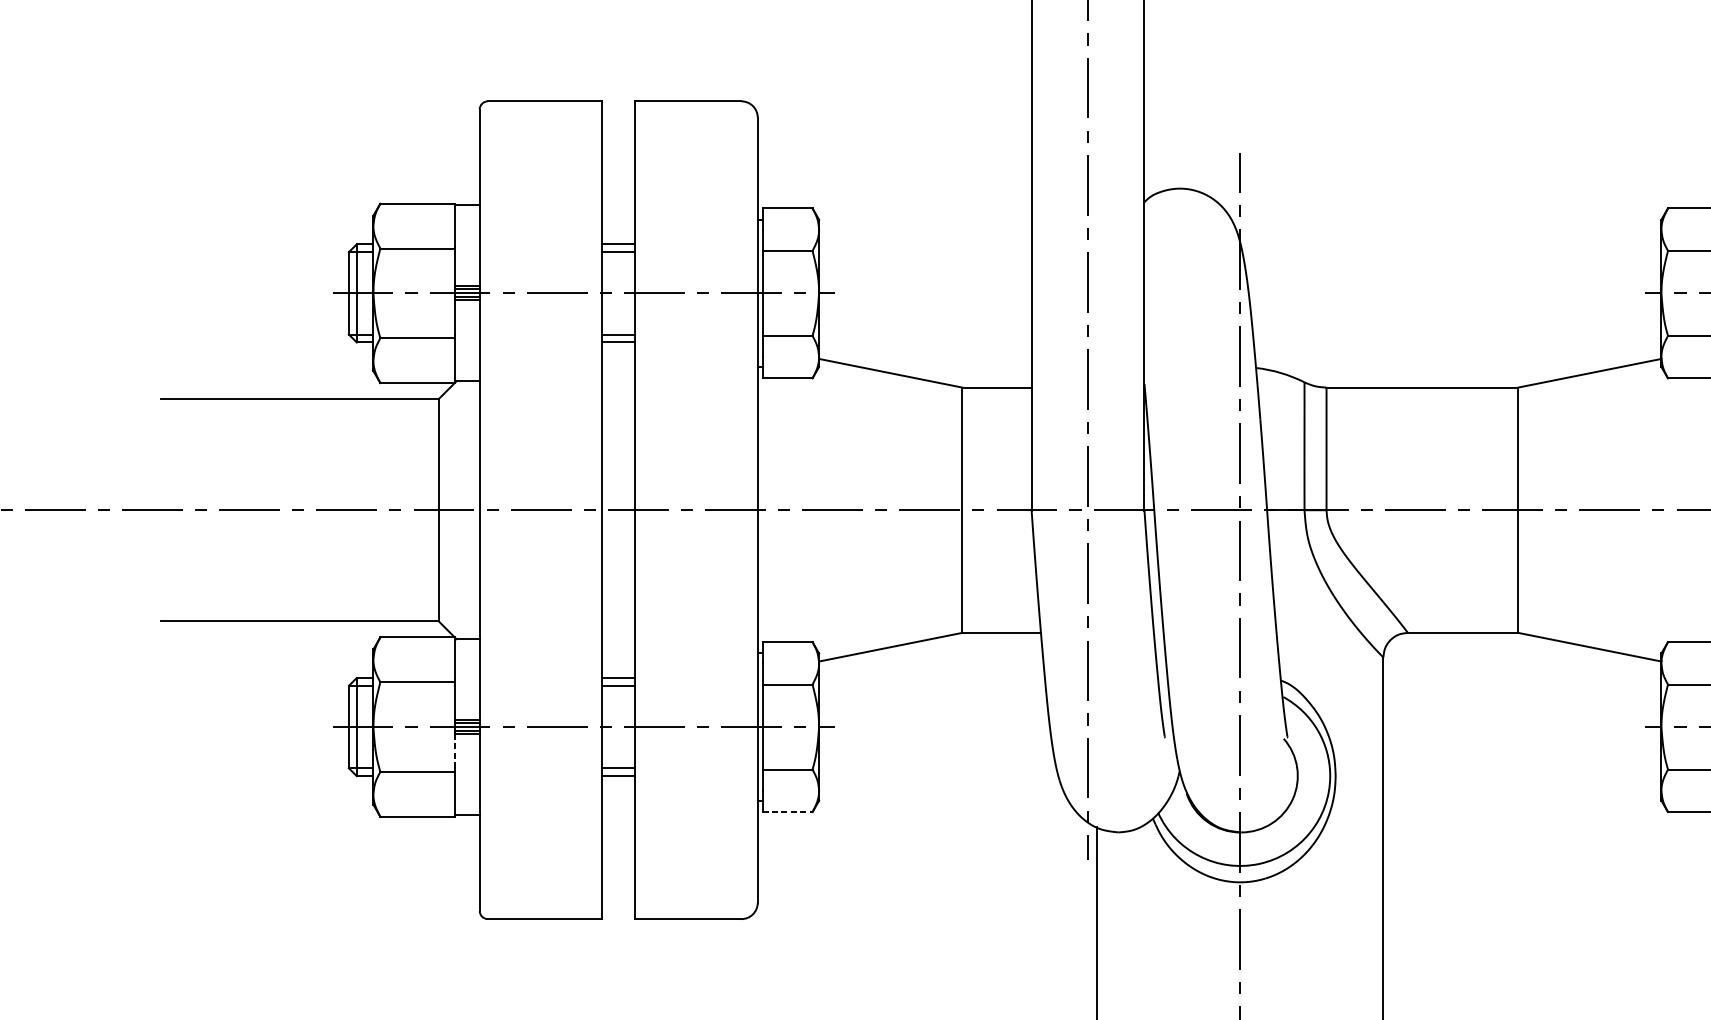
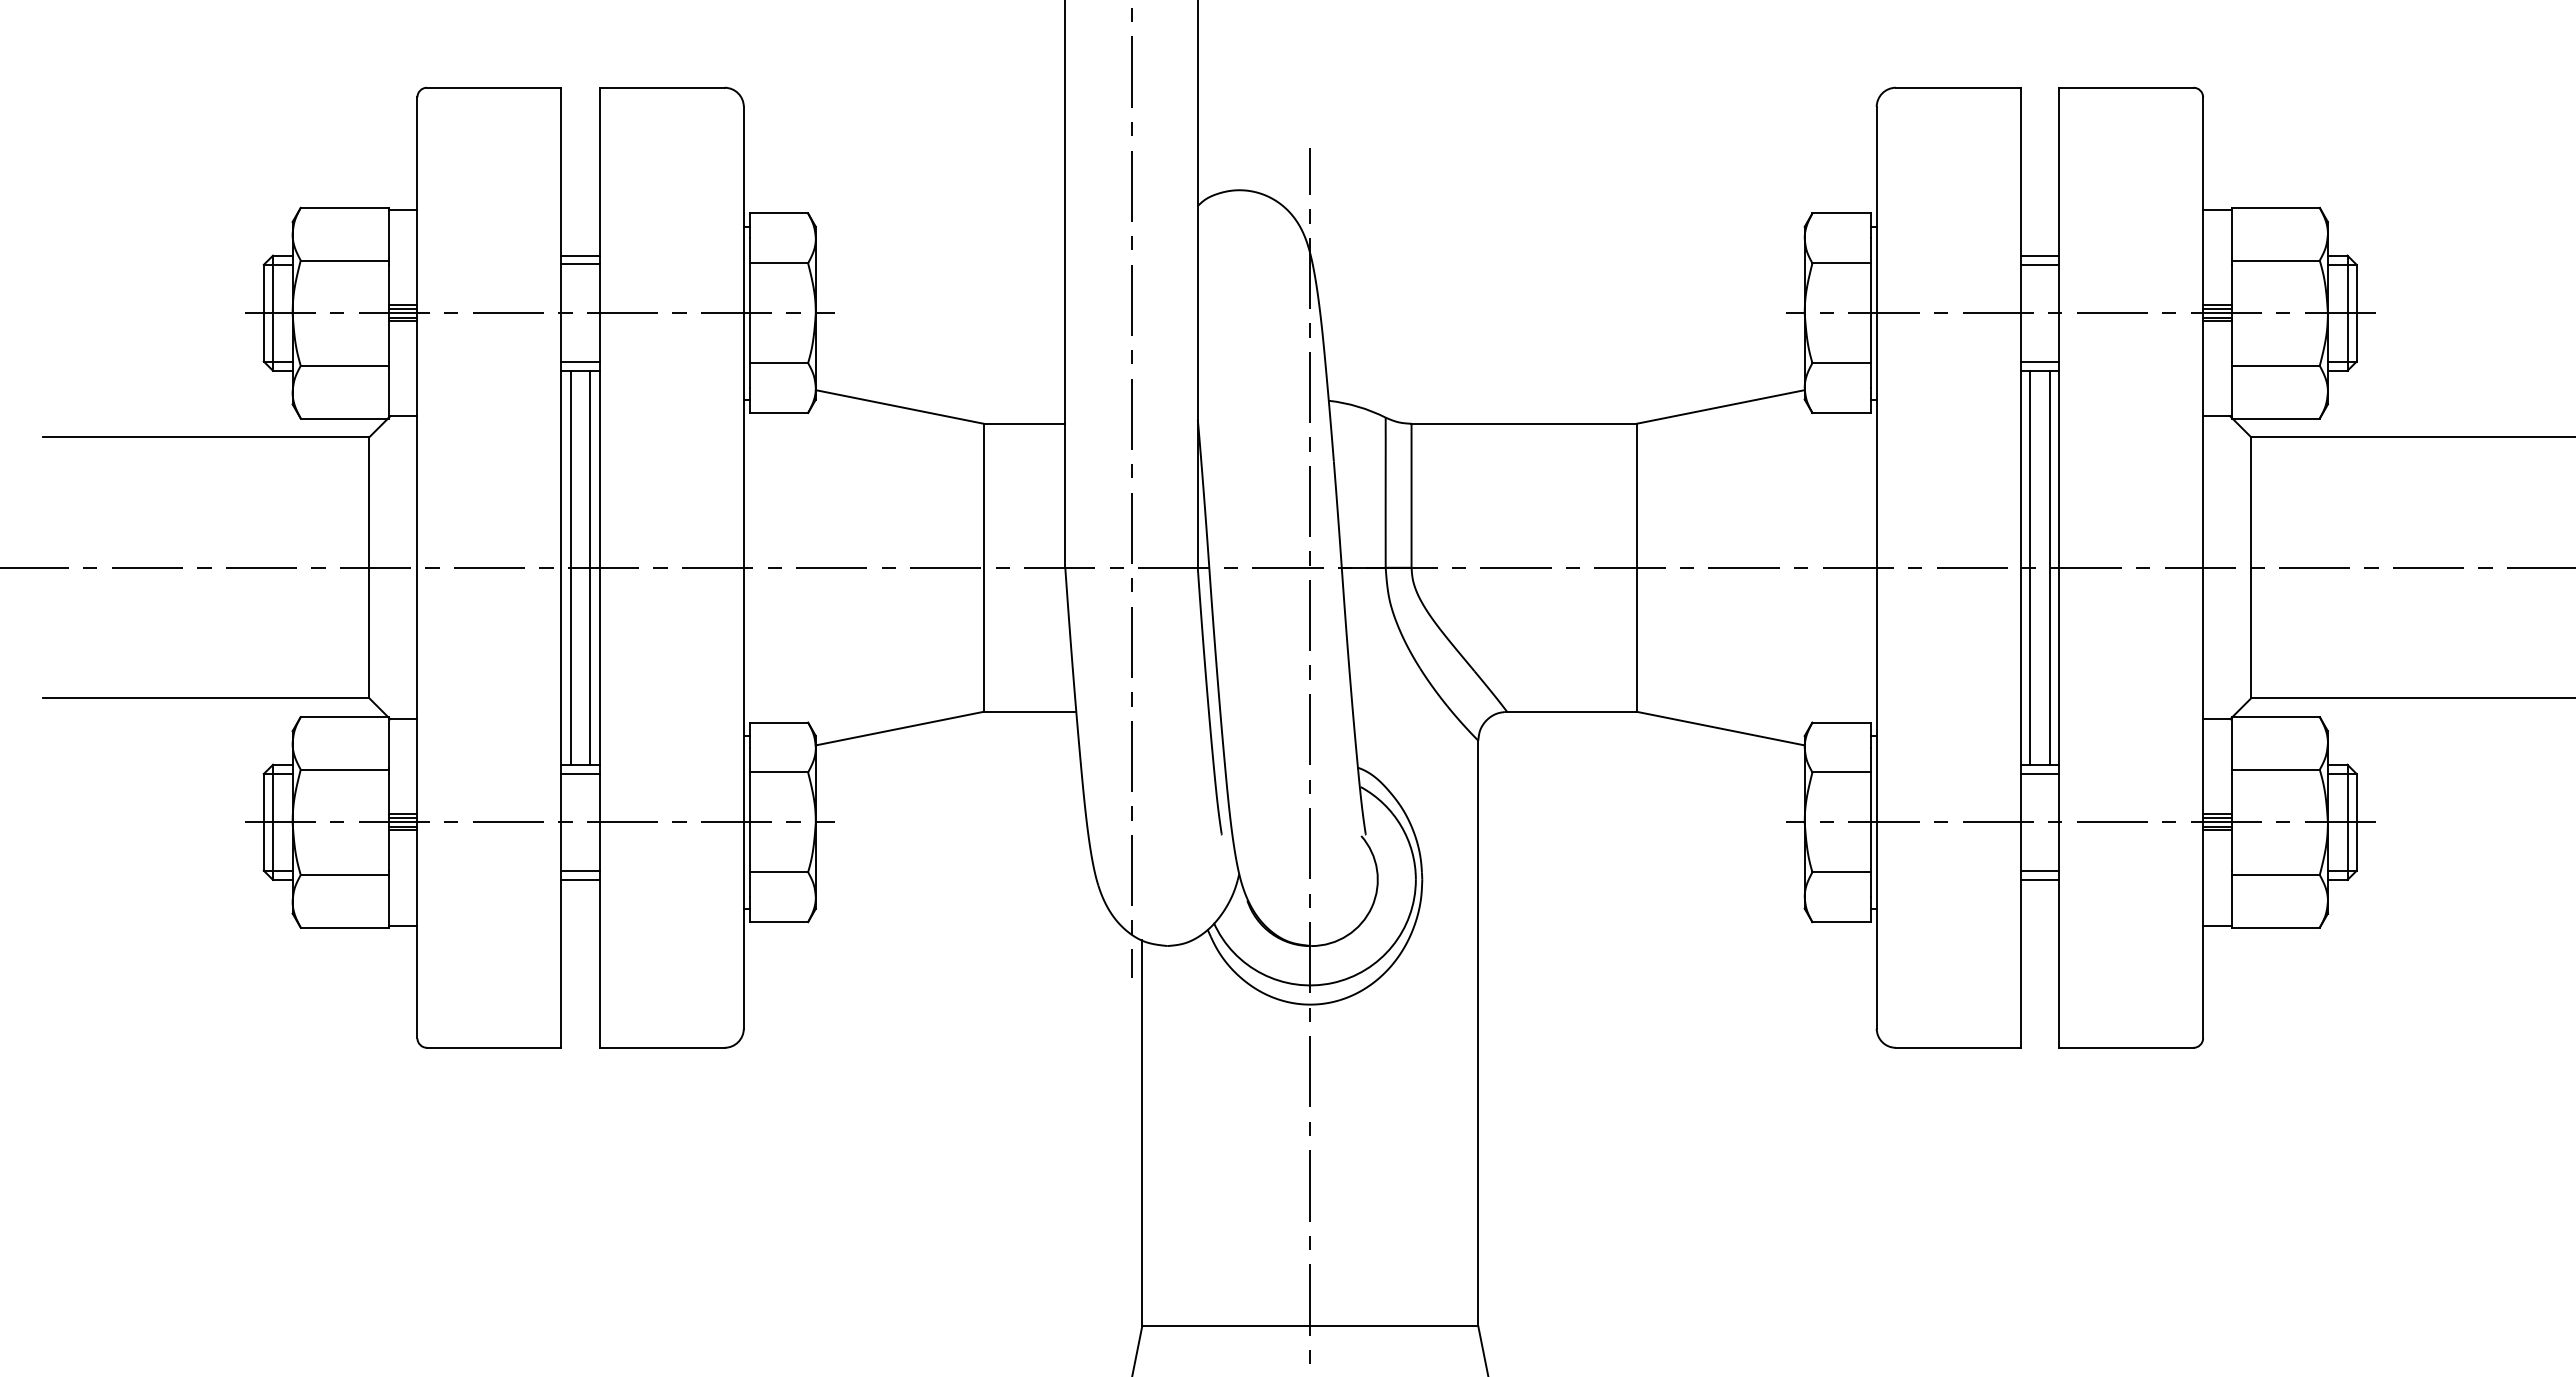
line: (610, 509) -> (571, 567), added
line: (627, 509) -> (590, 567), added
line: (455, 751) -> (388, 851), dashed -> solid
line: (788, 812) -> (779, 922), dashed -> solid

